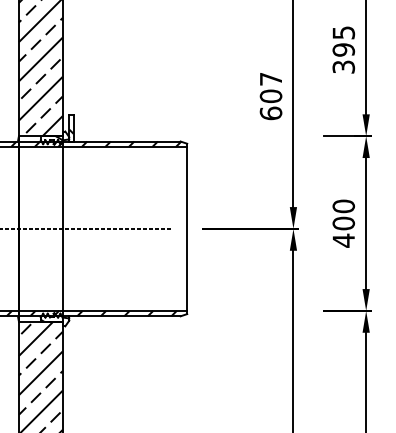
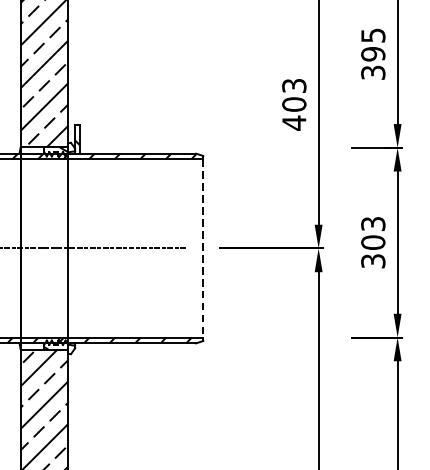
text: (270, 96) -> (293, 104), 607 -> 403
text: (343, 223) -> (372, 242), 400 -> 303
line: (187, 228) -> (203, 248), solid -> dashed

